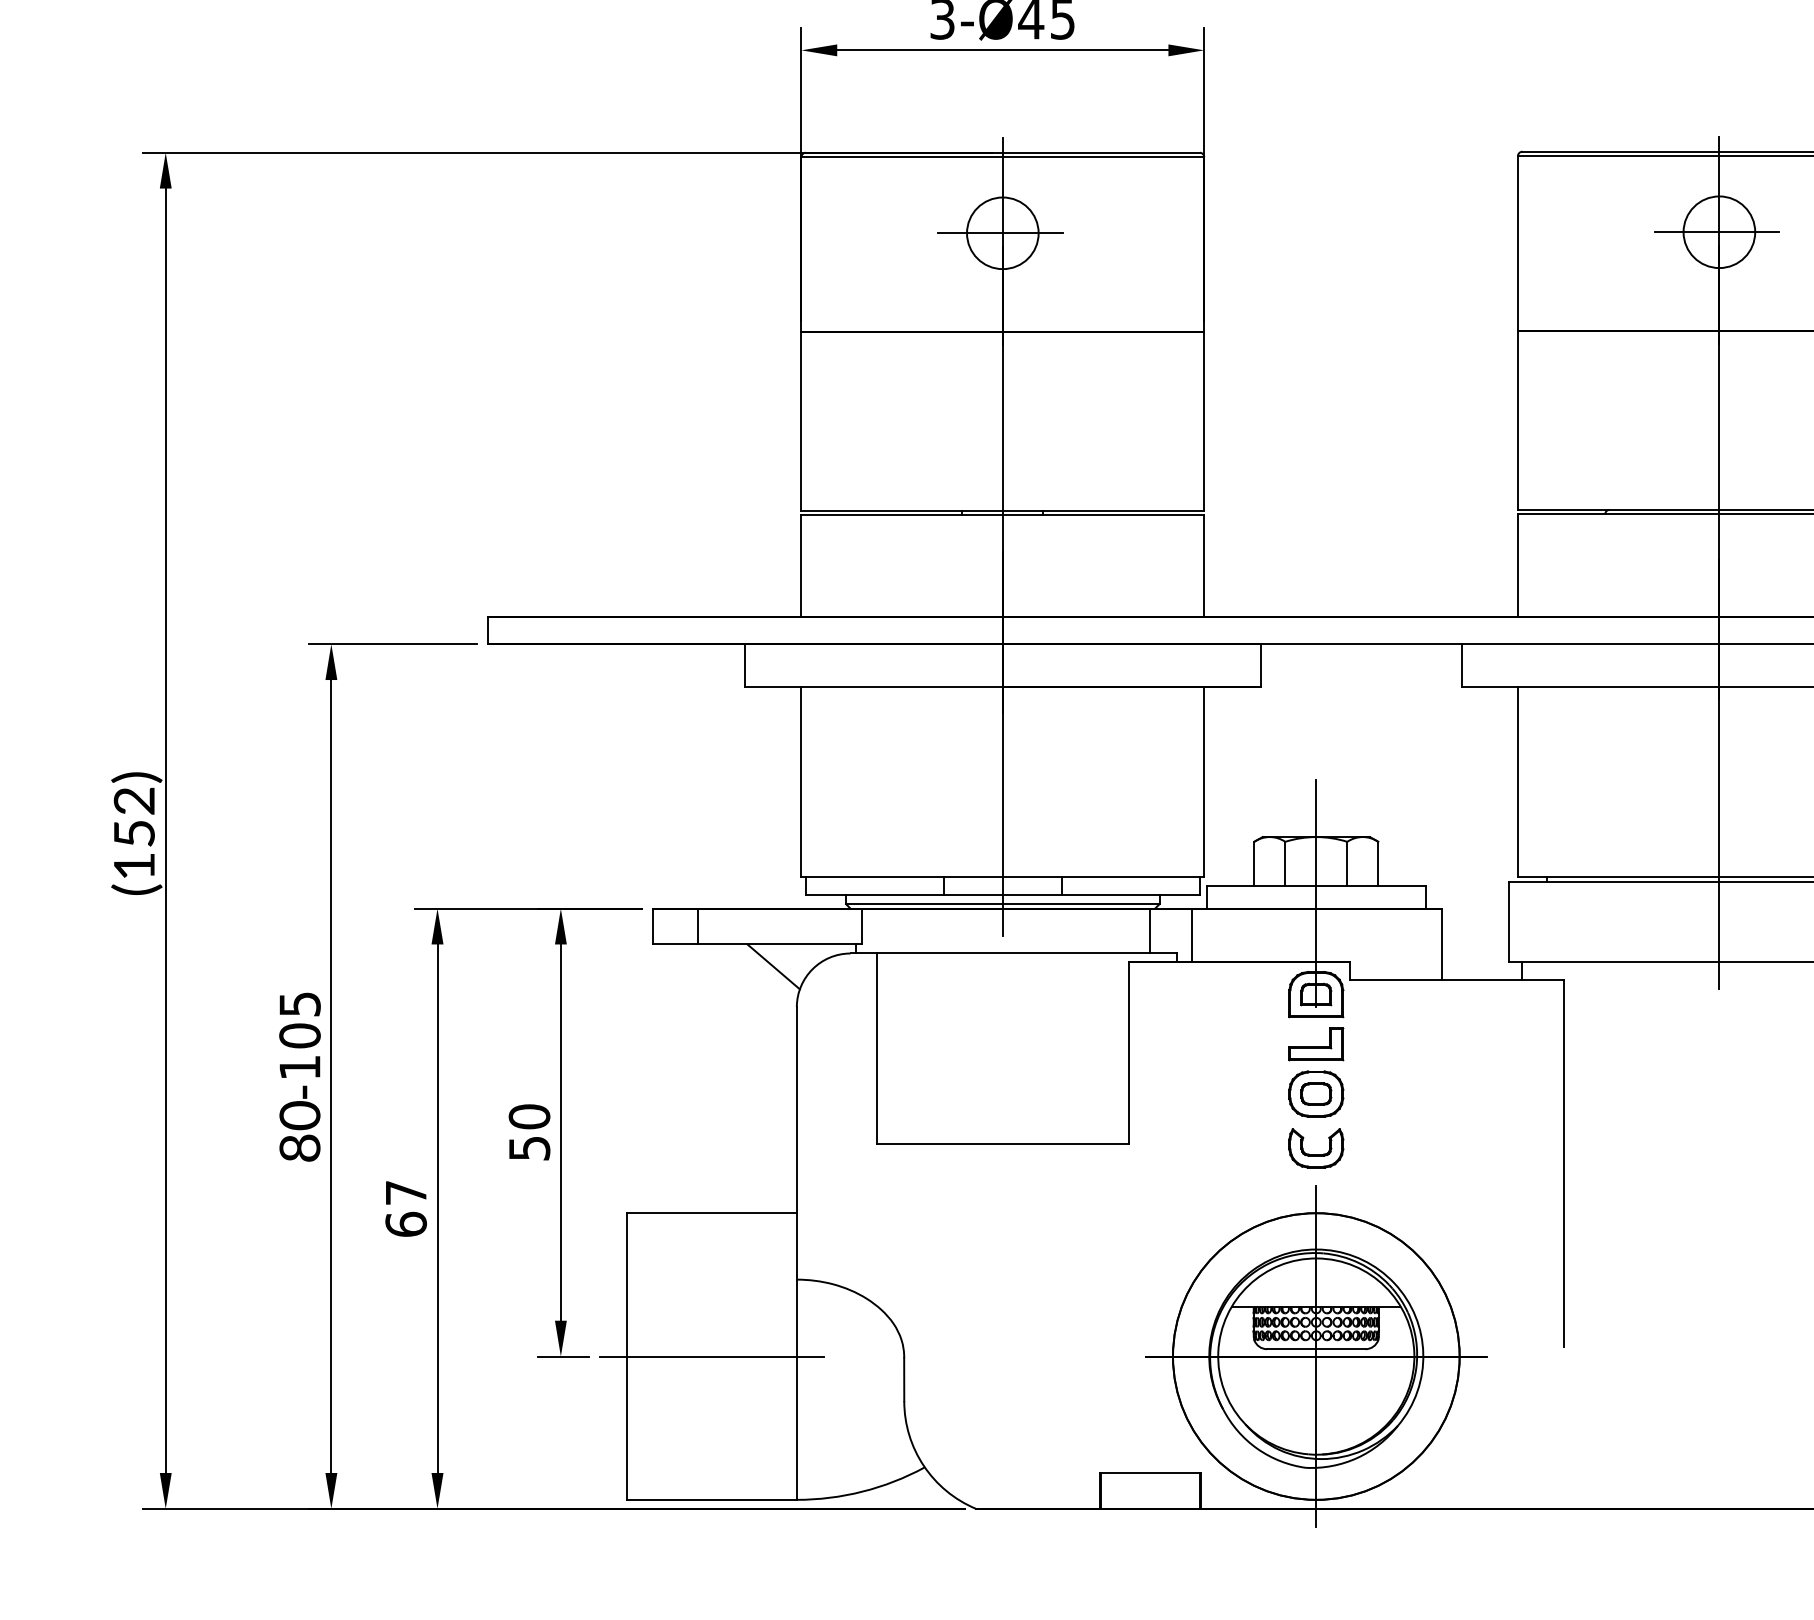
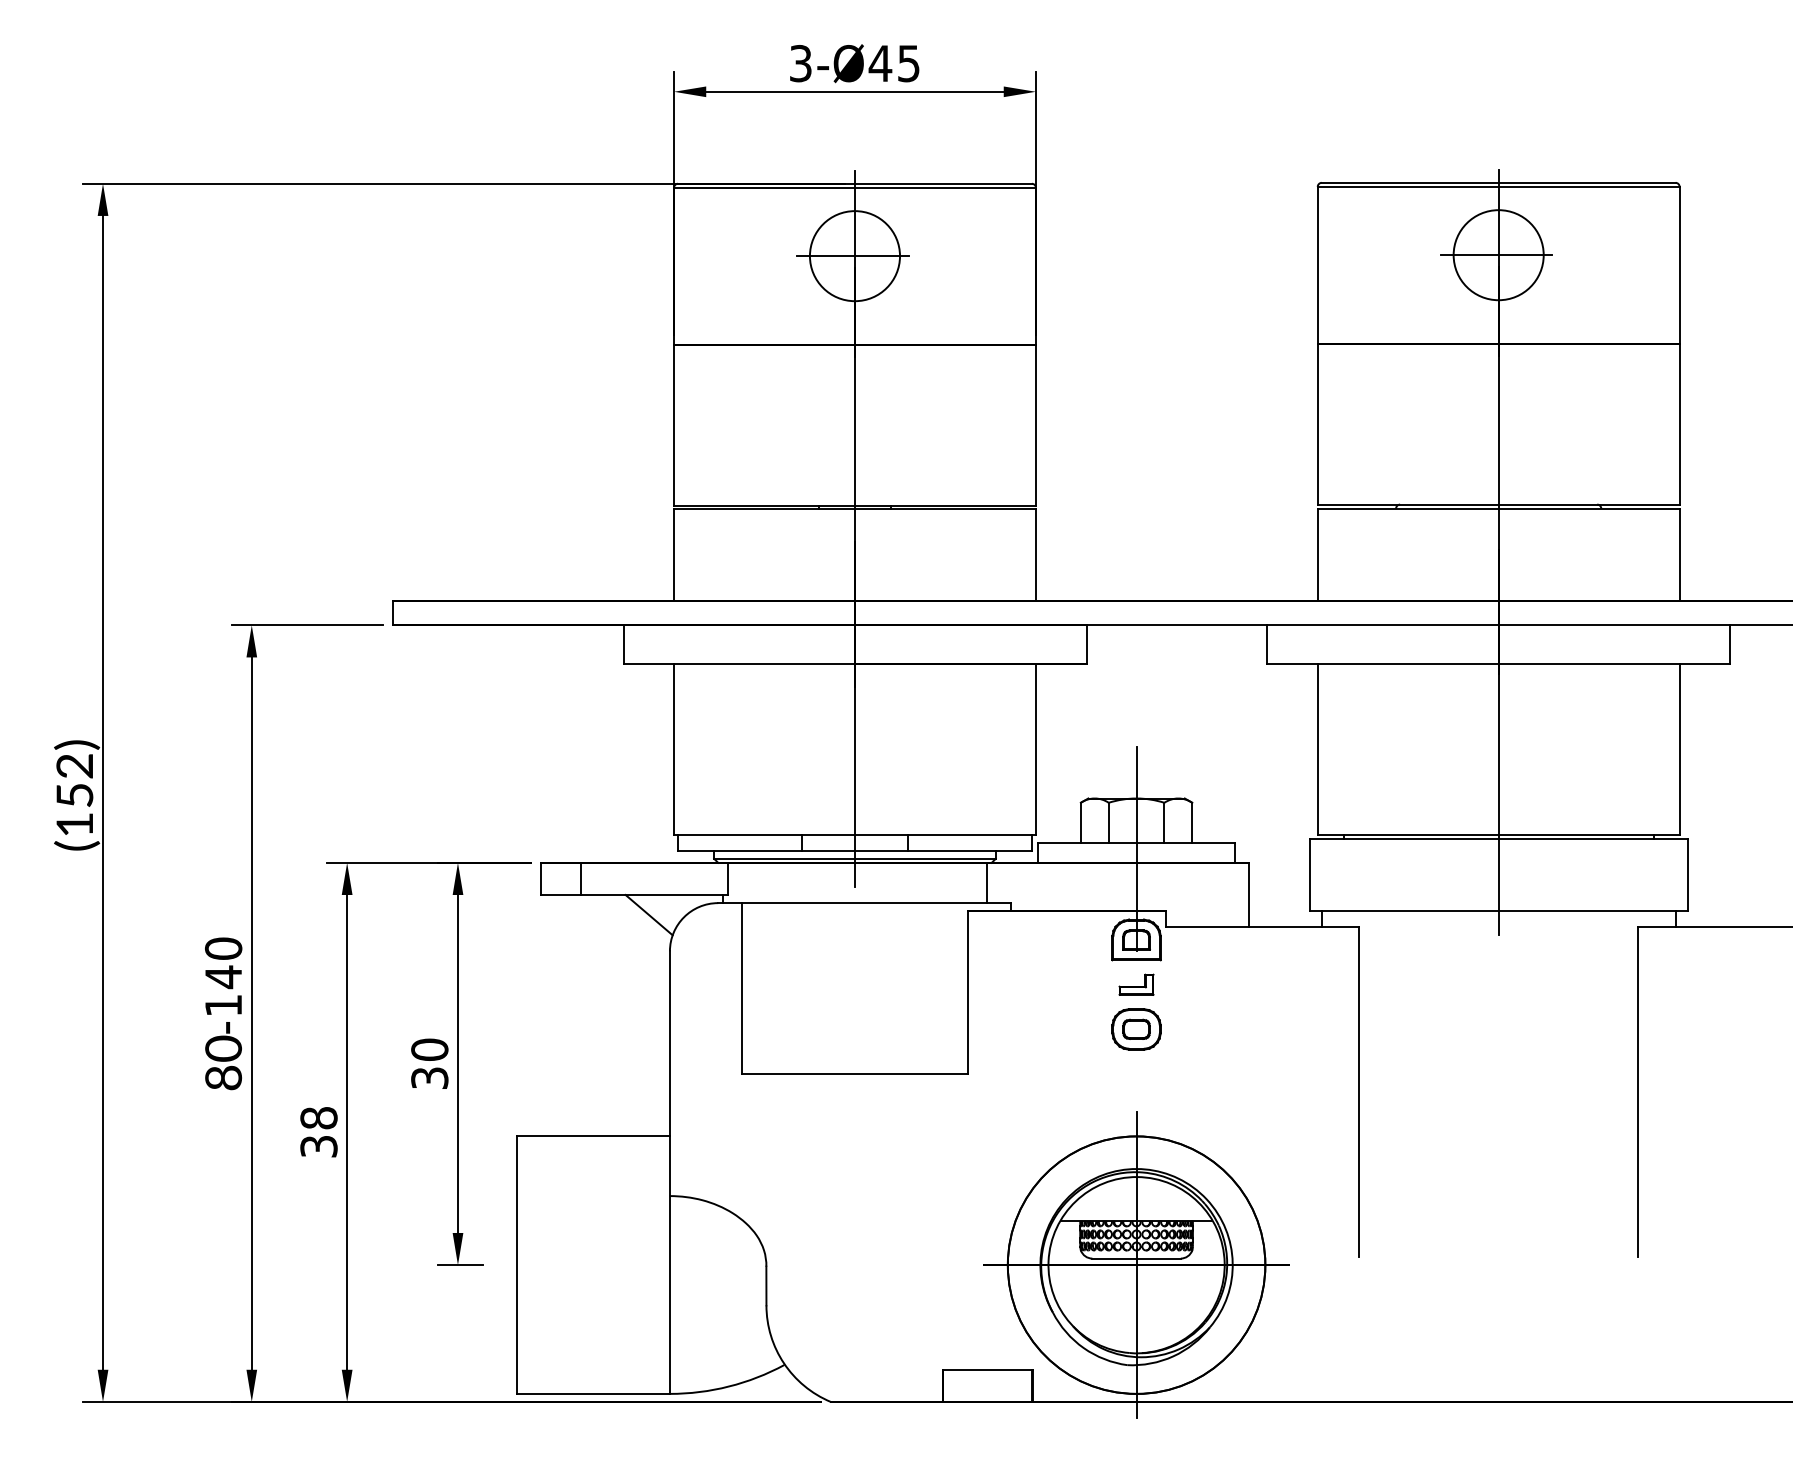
circle: (1719, 232) -> (1498, 255), size x1.4
circle: (1002, 233) -> (854, 256), size x1.4
line: (1191, 935) -> (1024, 886), removed
text: (299, 1020) -> (223, 963), -105 -> -140
part: (1316, 1044) -> (1136, 984), size x0.7
text: (529, 1147) -> (429, 1077), 50 -> 30
part: (1316, 1147) -> (1136, 1077), removed
text: (405, 1208) -> (318, 1132), 67 -> 38
line: (710, 1356) -> (592, 1265), removed

